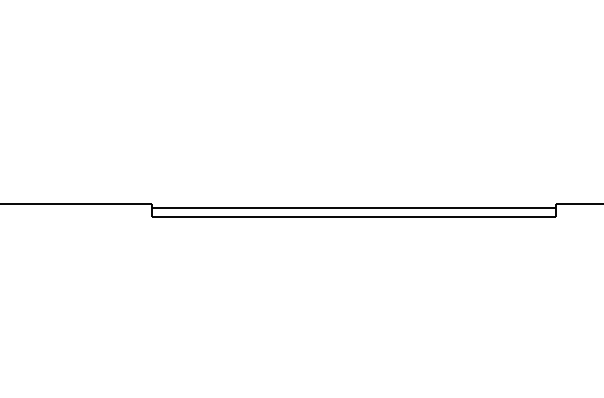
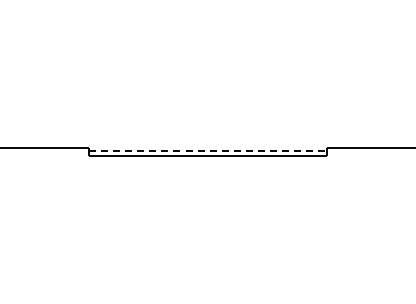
line: (354, 208) -> (208, 150), solid -> dashed

